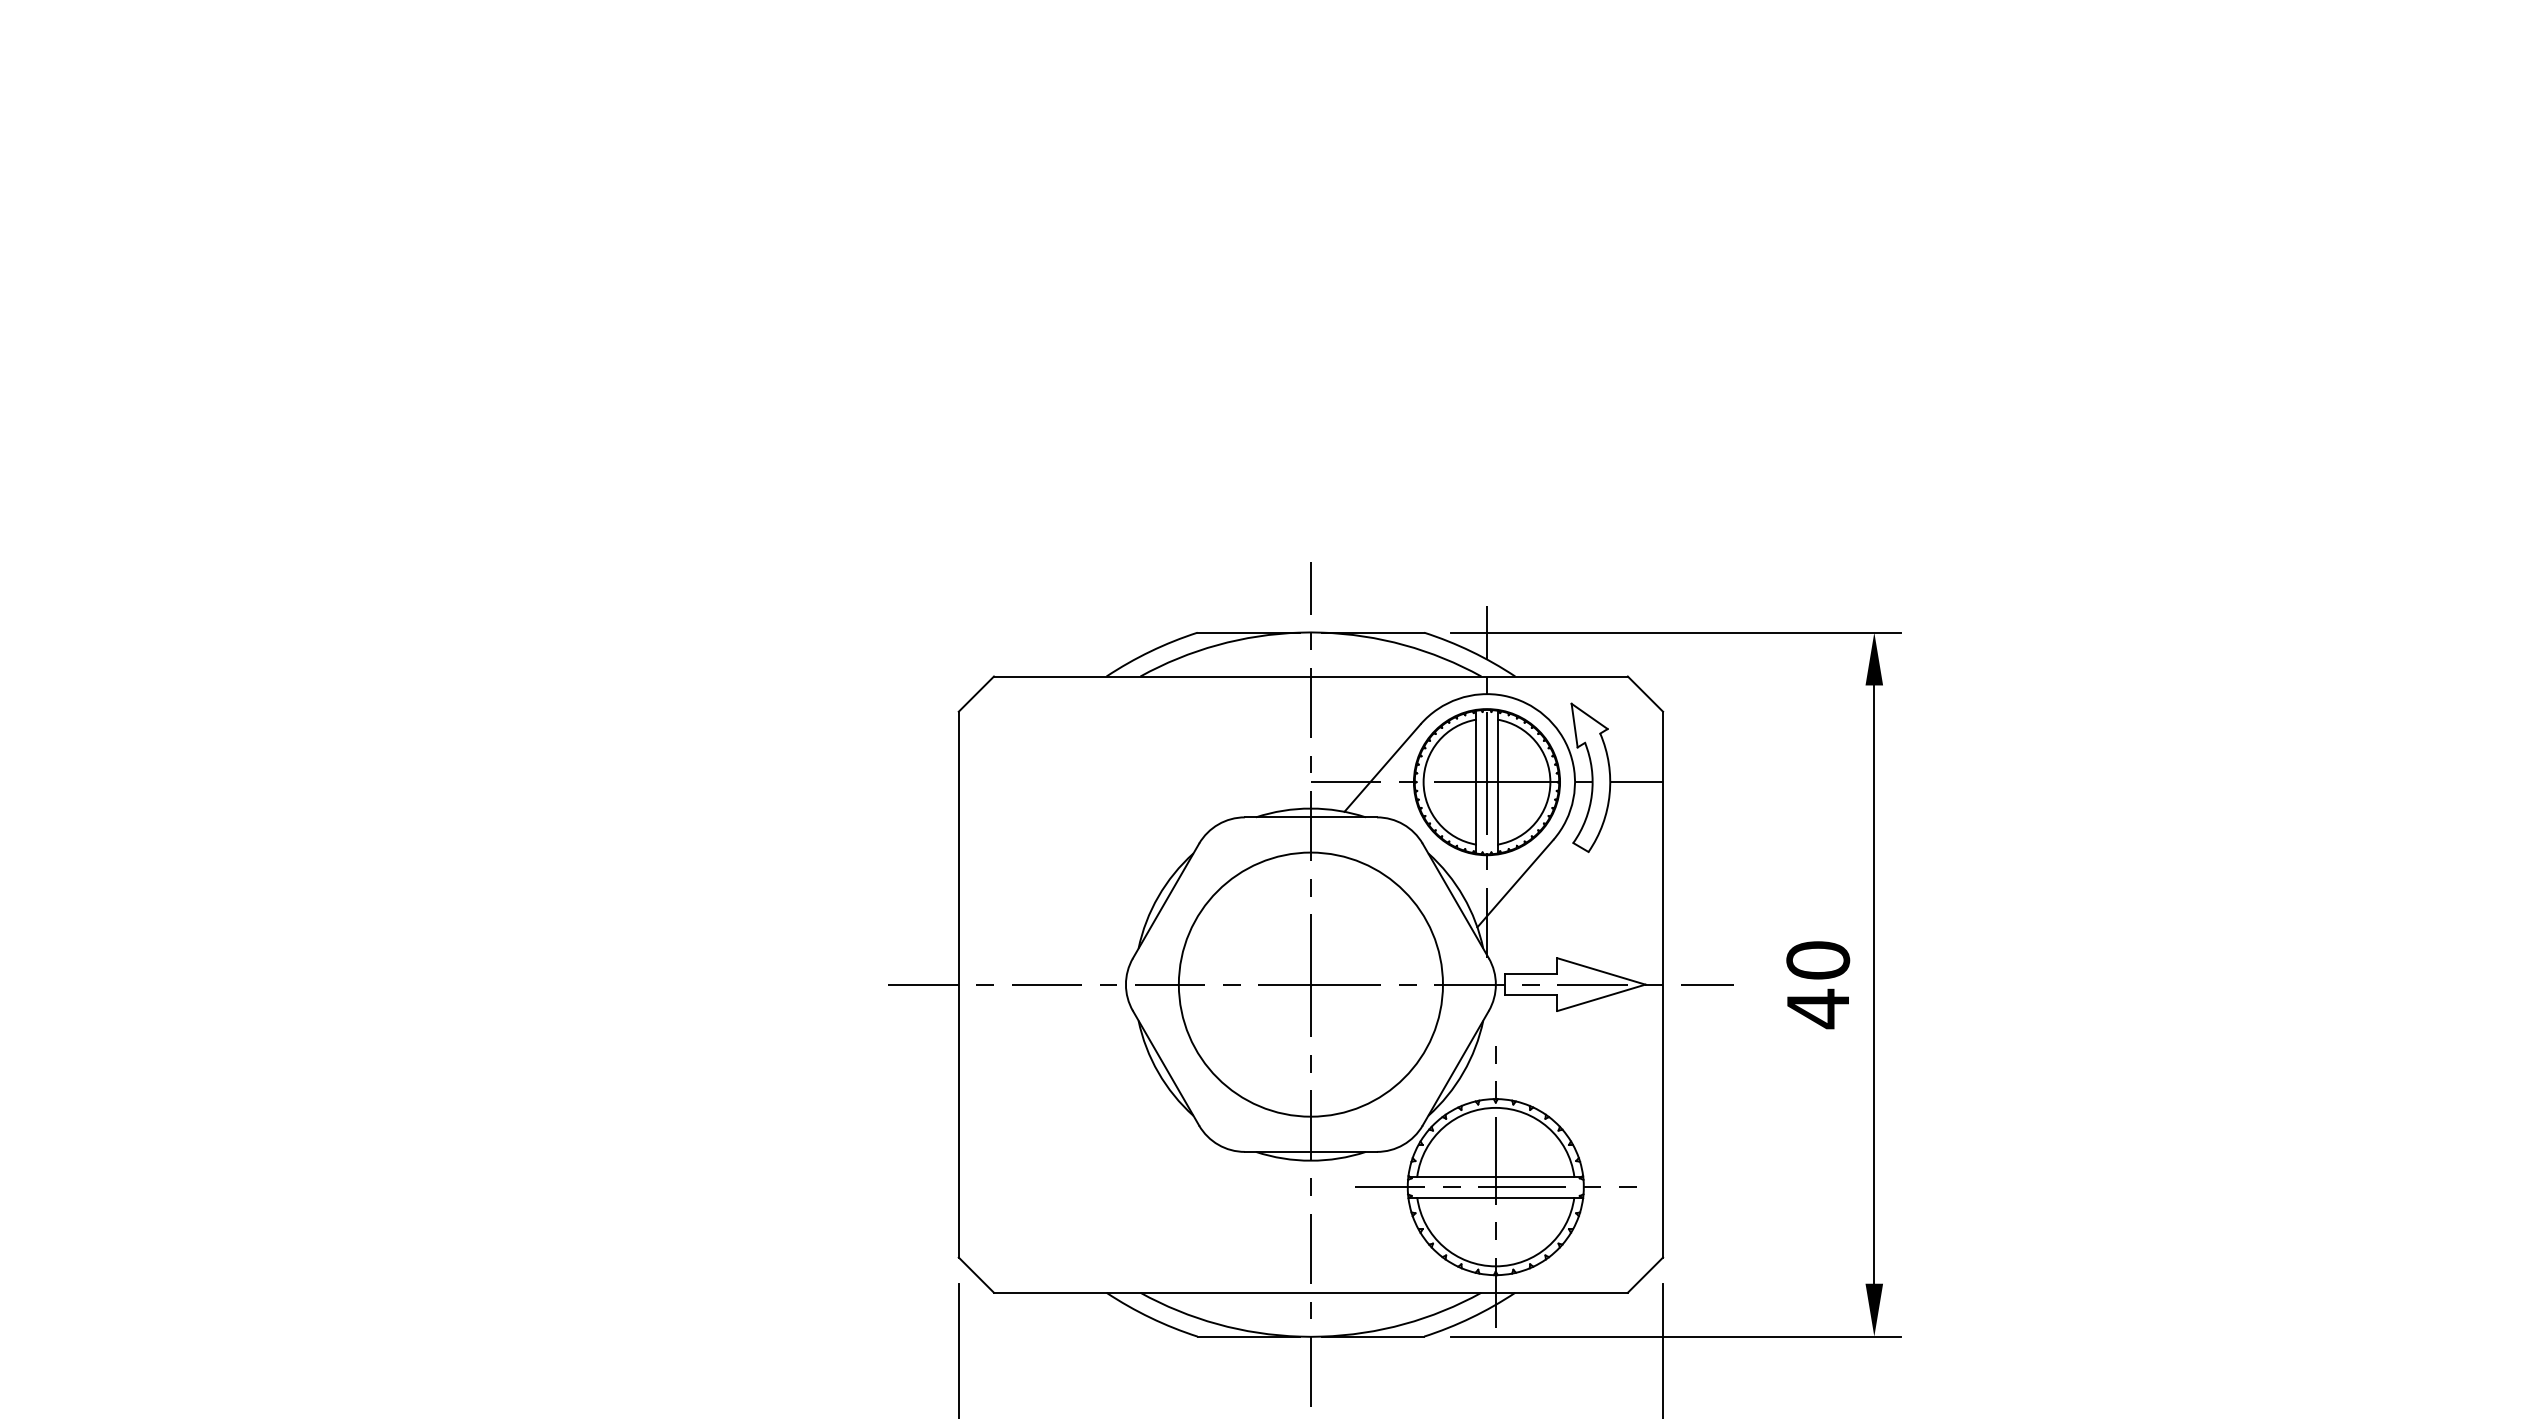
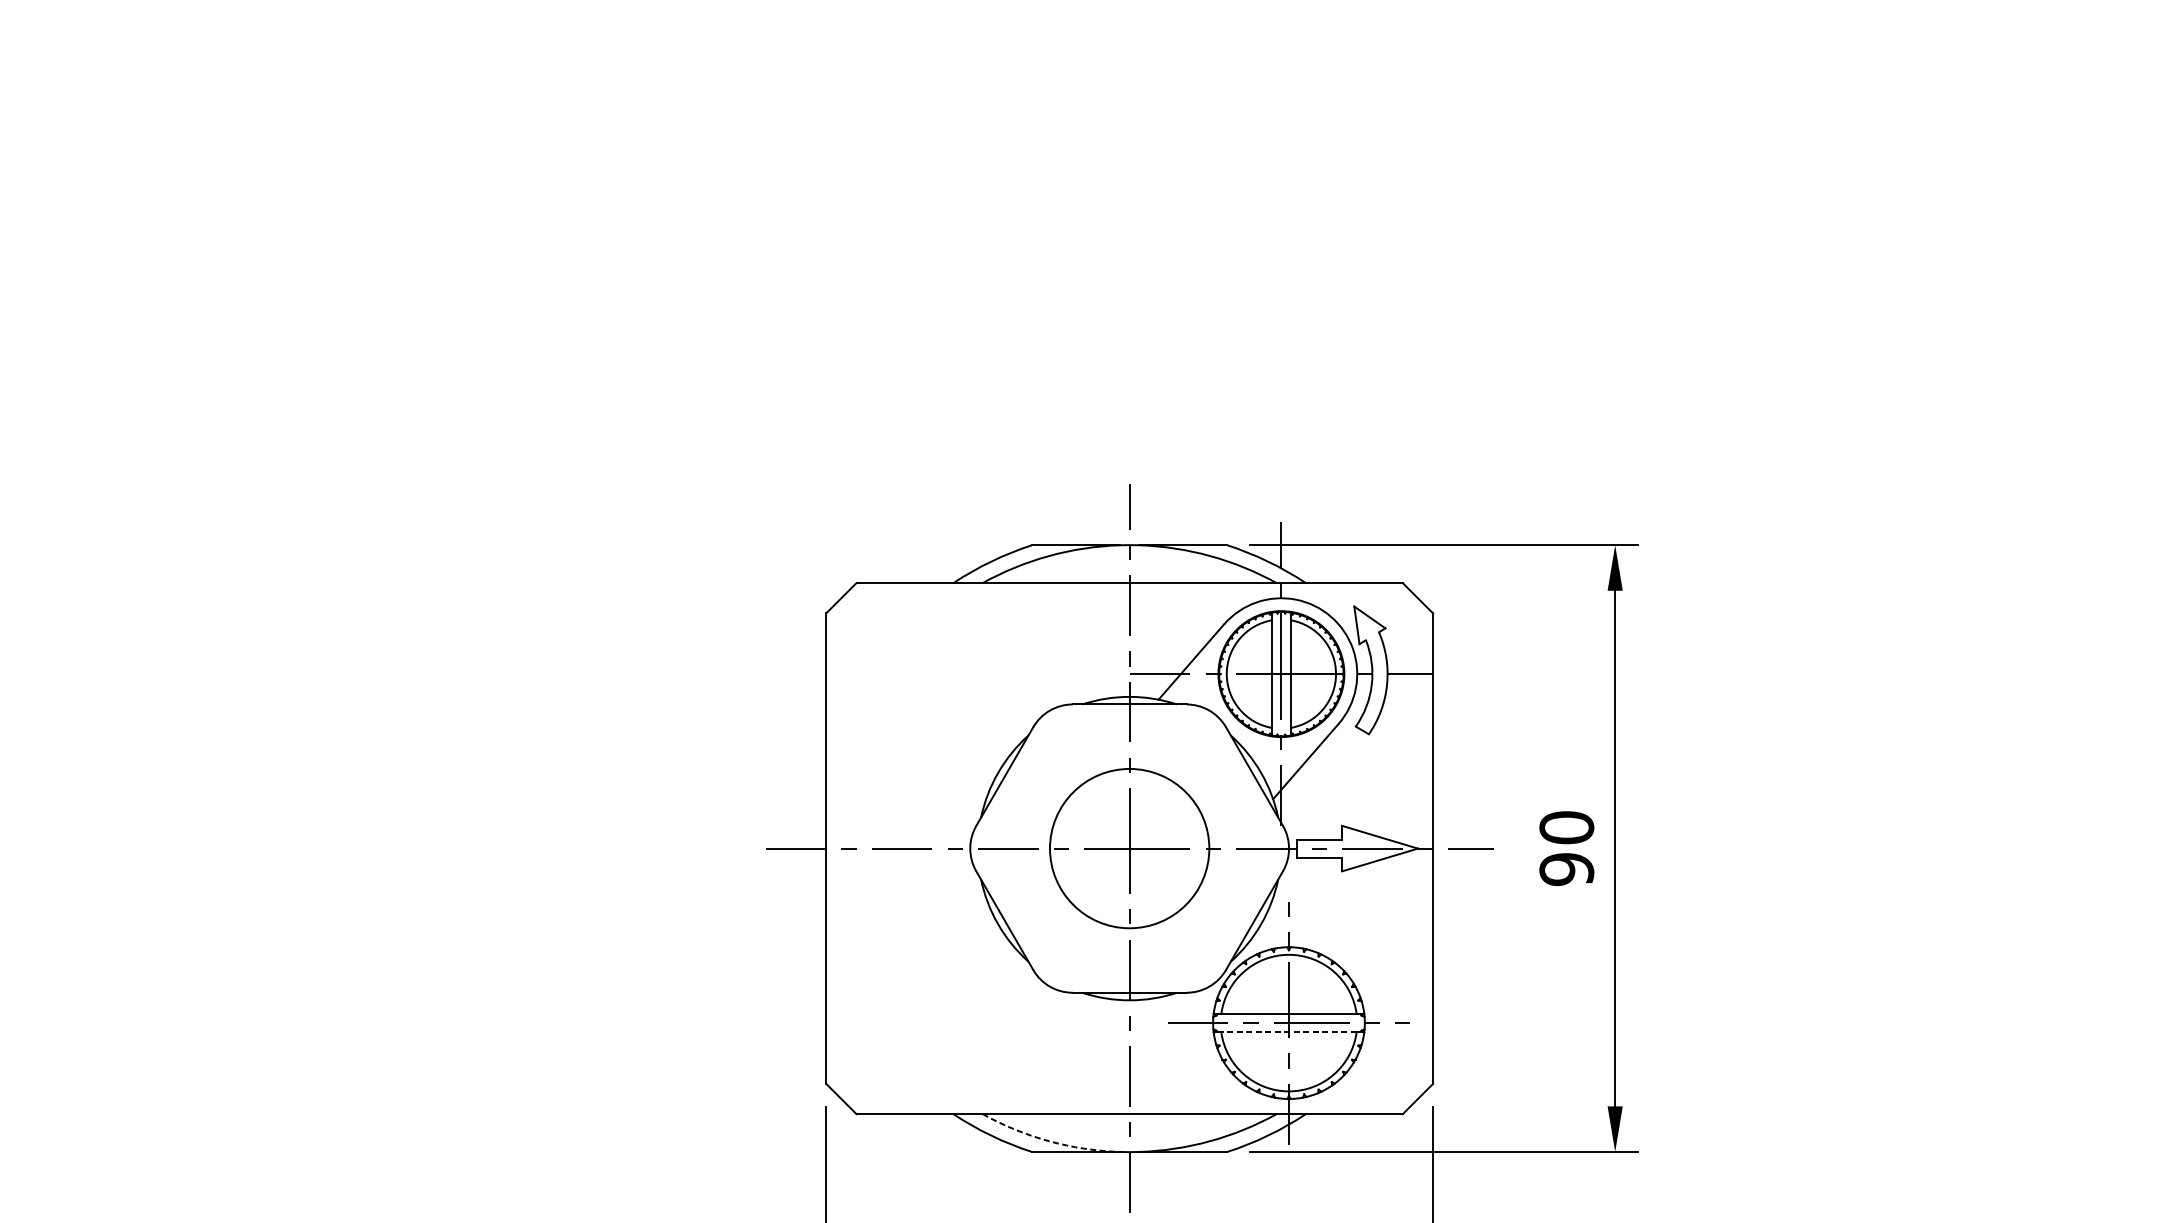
circle: (1310, 984) -> (1129, 848), size x0.7
text: (1818, 1008) -> (1567, 869), 40 -> 90
line: (1495, 1197) -> (1288, 1032), solid -> dashed
arc: (1217, 1324) -> (1049, 1141), solid -> dashed

